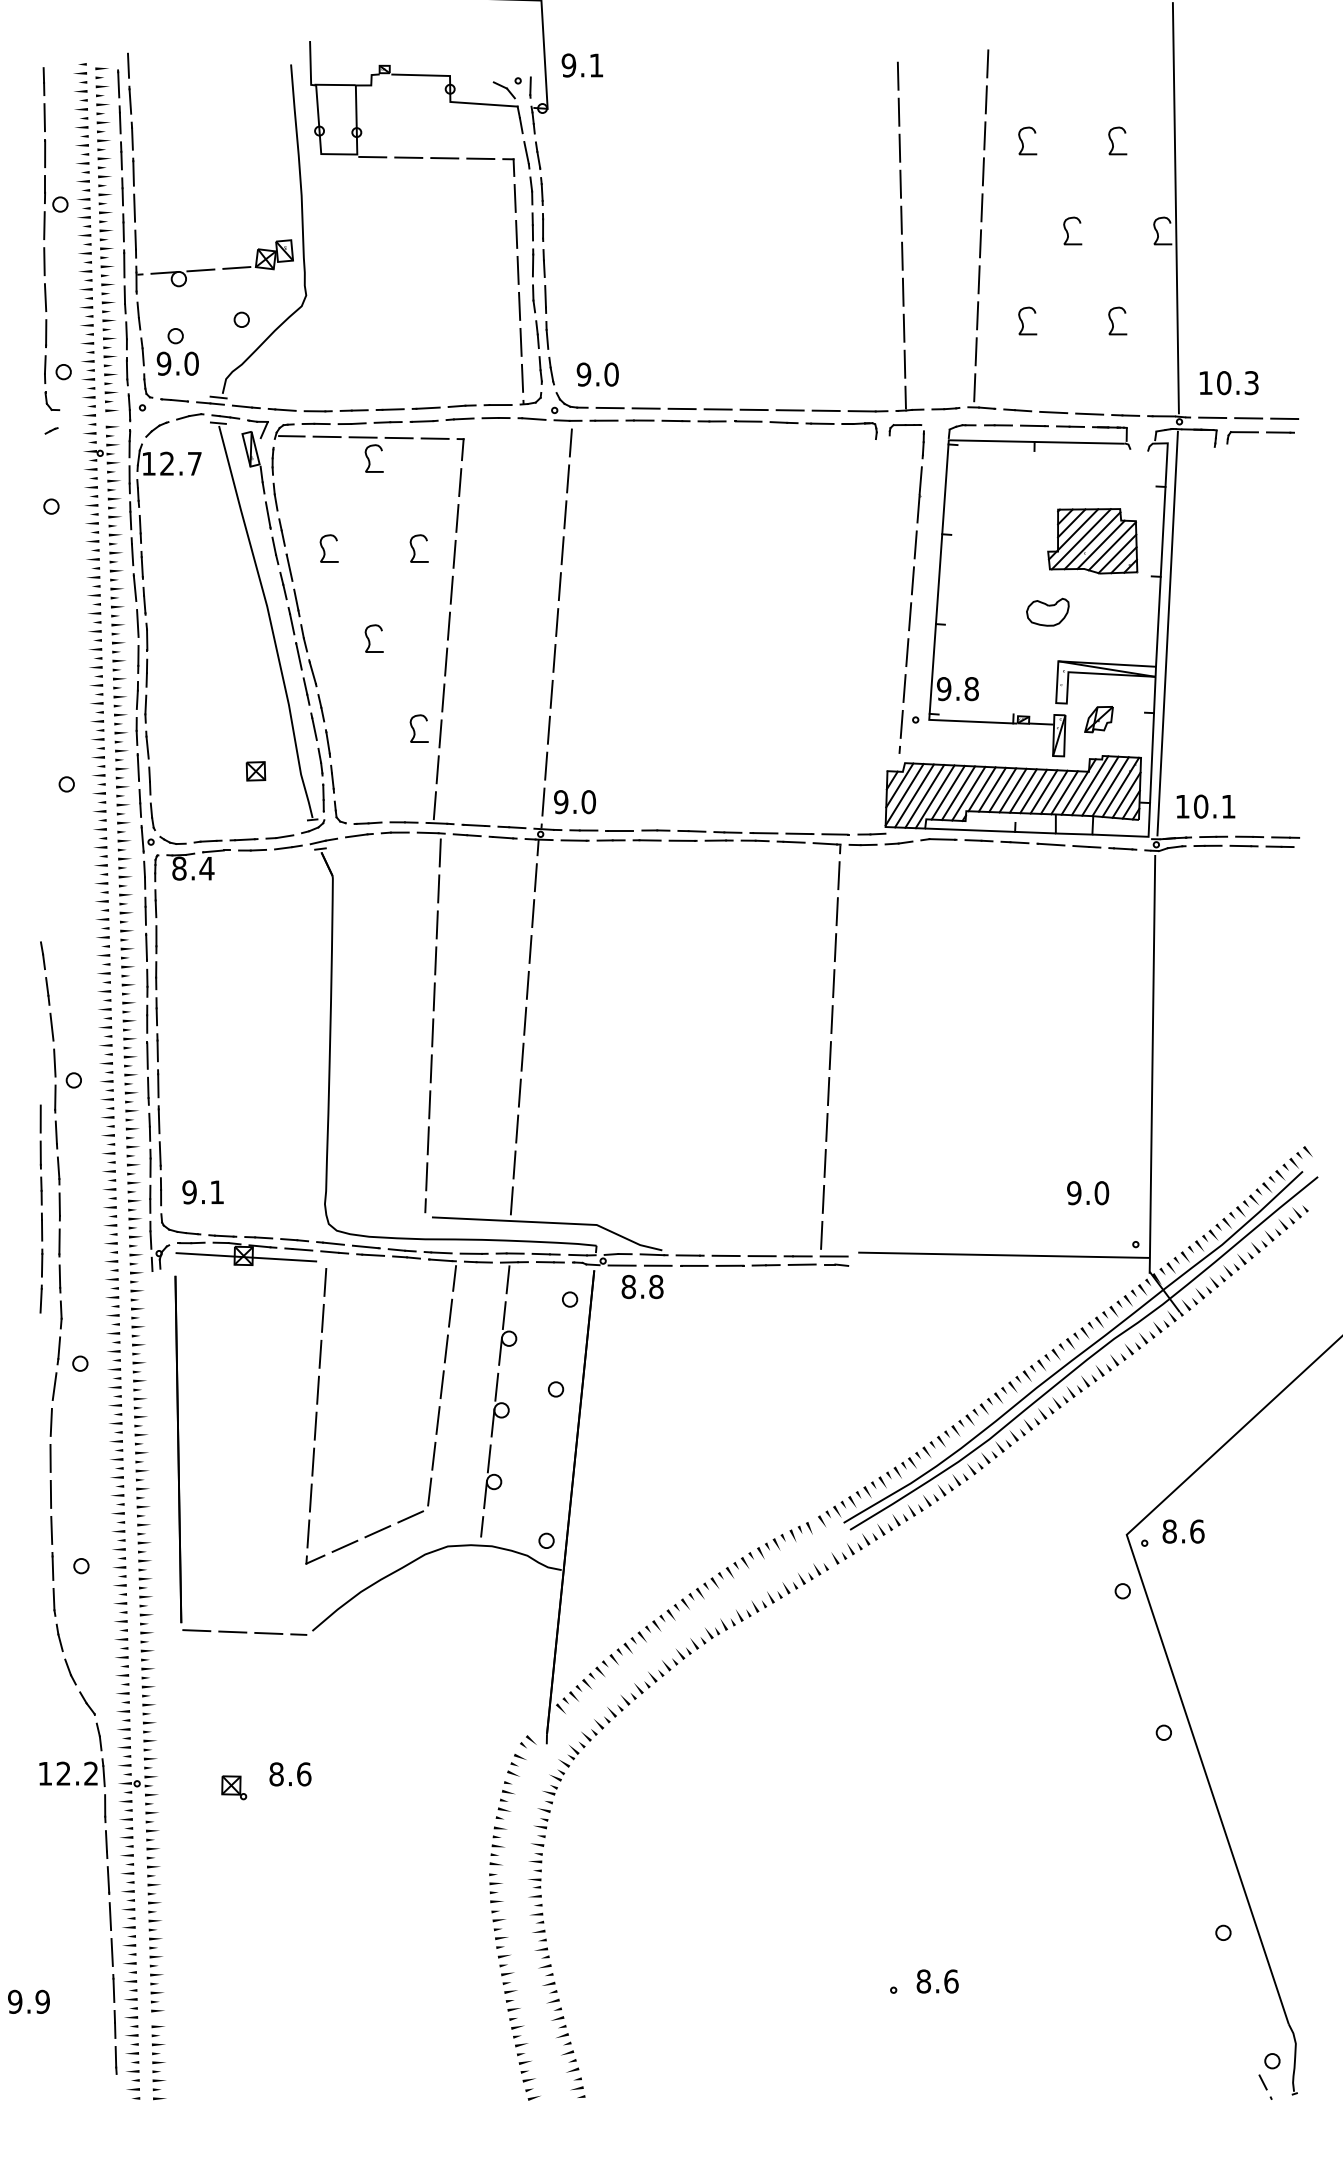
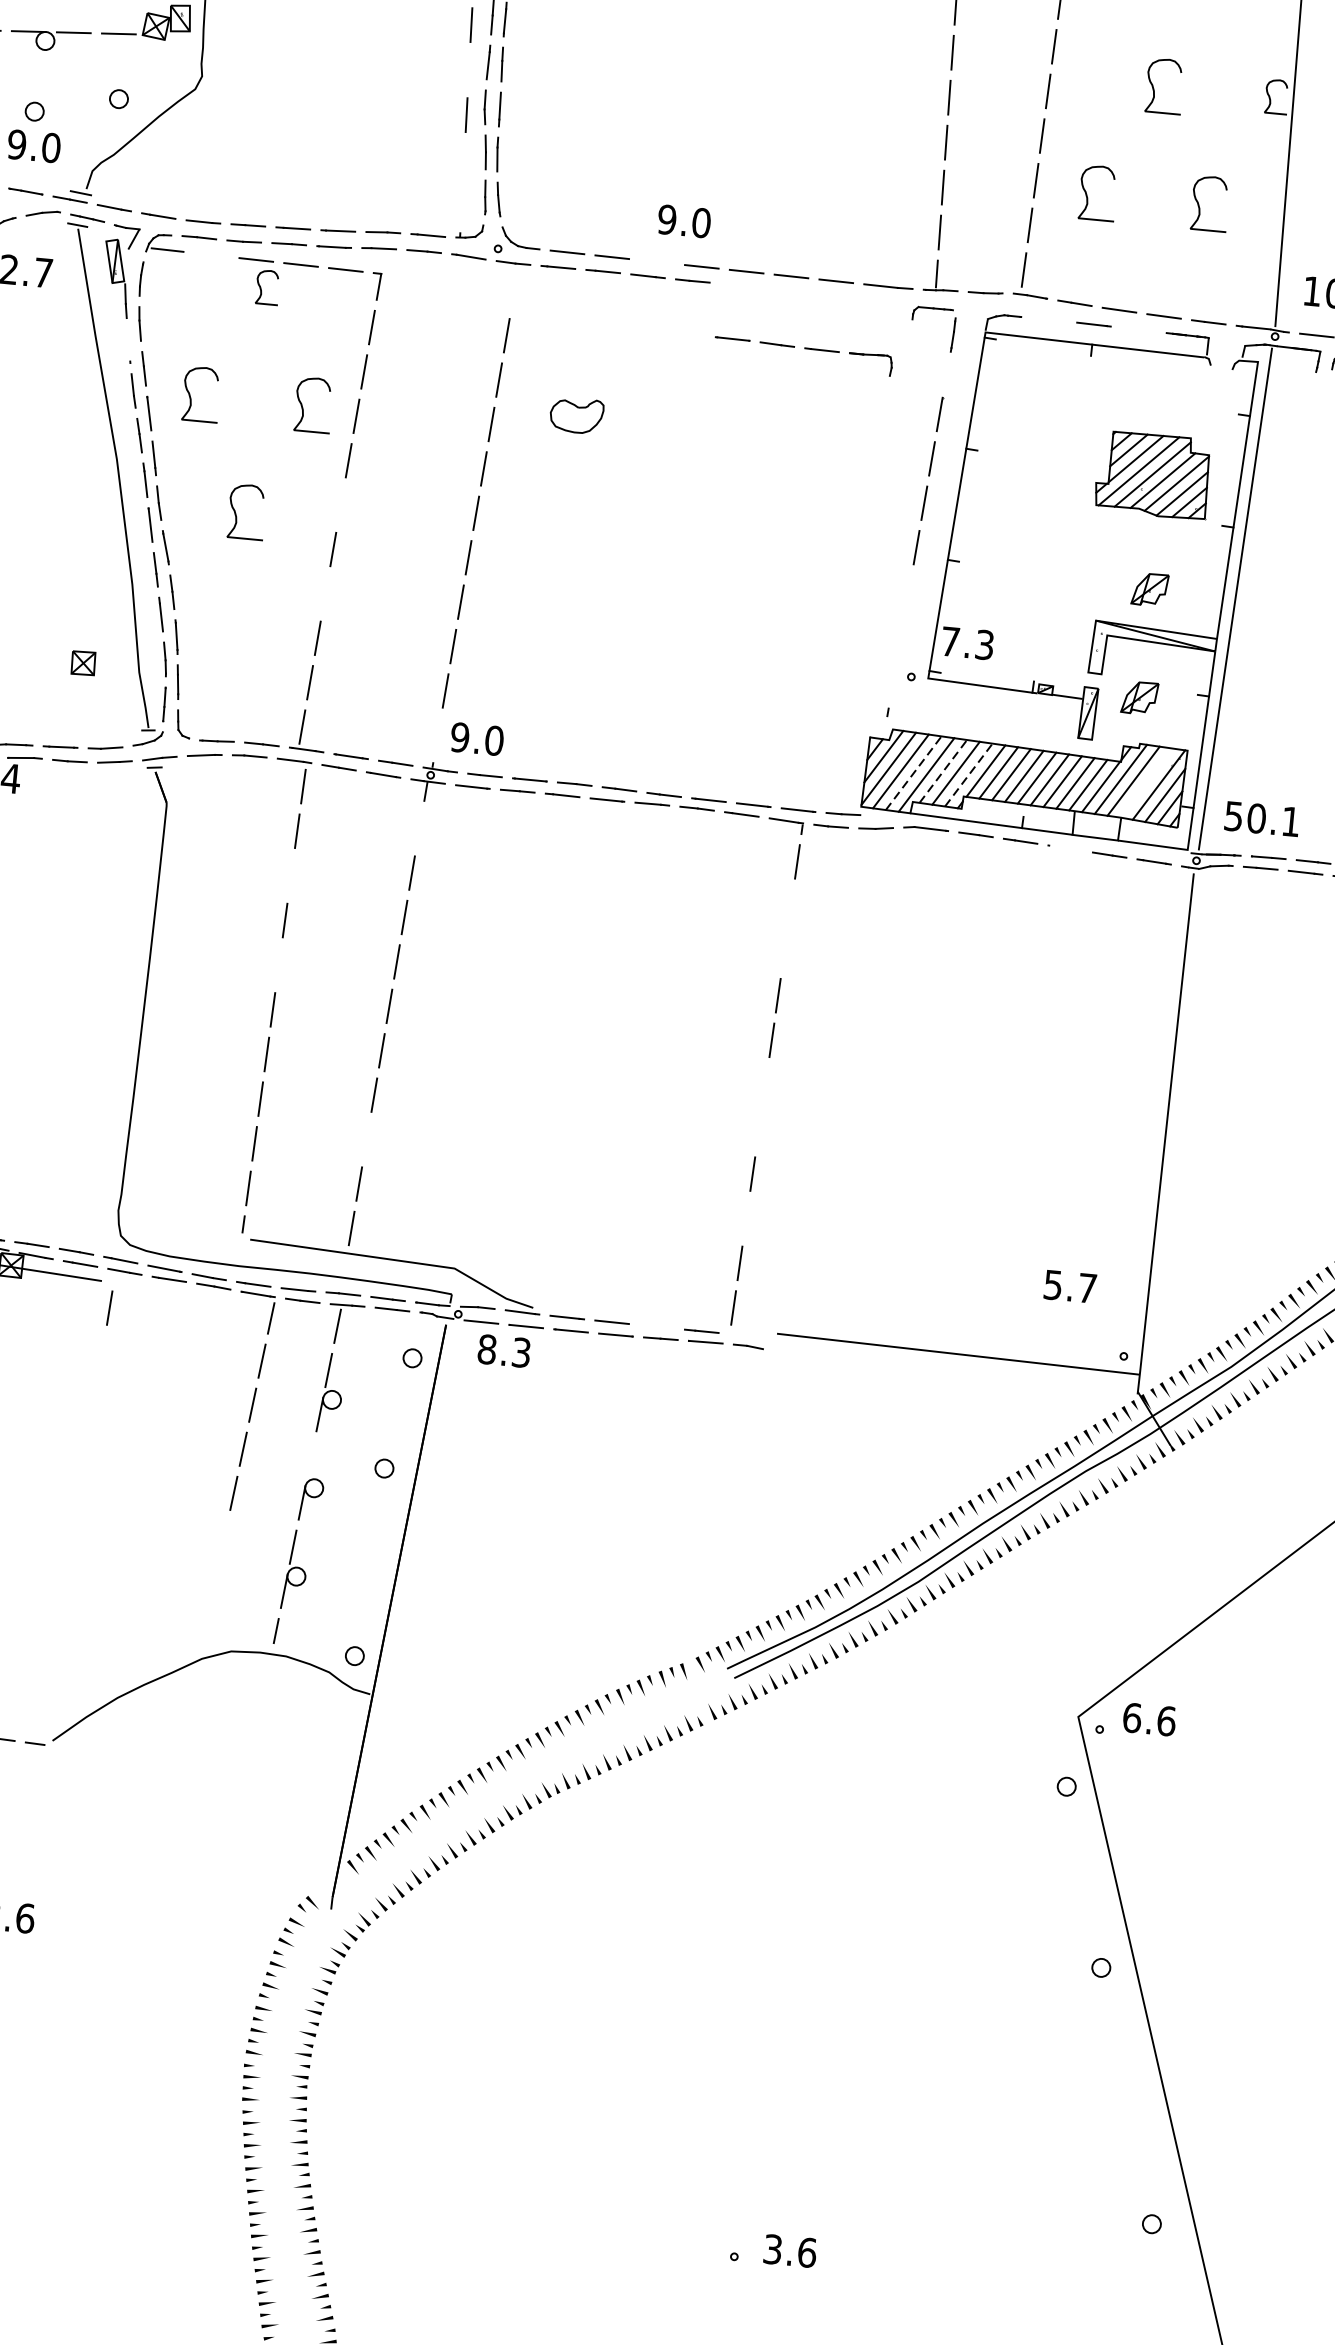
part: (1072, 230) -> (1164, 85), size x1.6
line: (517, 270) -> (468, 70), removed
part: (1027, 320) -> (1097, 192), size x1.6
part: (1117, 320) -> (1209, 203), size x1.6
line: (520, 341) -> (463, 158), removed
text: (597, 374) -> (683, 221), moved
line: (522, 377) -> (461, 204), removed
line: (681, 408) -> (656, 261), removed
line: (998, 425) -> (1049, 319), removed
line: (1070, 426) -> (1138, 329), removed
part: (805, 429) -> (803, 355), moved
line: (326, 436) -> (210, 254), removed
line: (570, 442) -> (514, 290), removed
line: (920, 480) -> (945, 379), removed
line: (267, 514) -> (128, 344), removed
part: (328, 548) -> (200, 394), size x1.6
part: (418, 548) -> (312, 404), size x1.6
part: (1047, 611) -> (576, 414), moved
line: (448, 625) -> (340, 504), removed
part: (1098, 632) -> (1149, 589), added
part: (373, 638) -> (245, 511), size x1.6
line: (907, 652) -> (909, 591), removed
line: (904, 688) -> (901, 636), removed
text: (957, 689) -> (967, 643), 9.8 -> 7.3
line: (443, 697) -> (325, 593), removed
line: (901, 723) -> (893, 679), removed
part: (418, 728) -> (290, 629), removed
line: (1110, 786) -> (1146, 782), removed
line: (948, 792) -> (943, 771), solid -> dashed
line: (969, 793) -> (969, 774), solid -> dashed
line: (924, 796) -> (913, 773), solid -> dashed
line: (543, 801) -> (438, 734), removed
text: (1182, 806) -> (1233, 816), 10.1 -> 50.1
line: (1051, 844) -> (1065, 848), removed
line: (535, 877) -> (419, 828), removed
line: (836, 911) -> (790, 906), removed
line: (436, 924) -> (290, 875), removed
line: (835, 947) -> (784, 950), removed
line: (433, 996) -> (278, 964), removed
line: (829, 1055) -> (764, 1084), removed
line: (828, 1091) -> (758, 1129), removed
line: (517, 1128) -> (367, 1138), removed
line: (824, 1162) -> (745, 1217), removed
text: (1088, 1193) -> (1070, 1287), 9.0 -> 5.7
line: (761, 1256) -> (656, 1327), removed
line: (833, 1256) -> (745, 1335), removed
text: (656, 1287) -> (521, 1353), 8.8 -> 8.3
line: (496, 1386) -> (310, 1457), removed
part: (316, 1433) -> (80, 1495), removed
text: (1169, 1531) -> (1131, 1717), 8.6 -> 6.6
text: (923, 1981) -> (772, 2249), 8.6 -> 3.6

